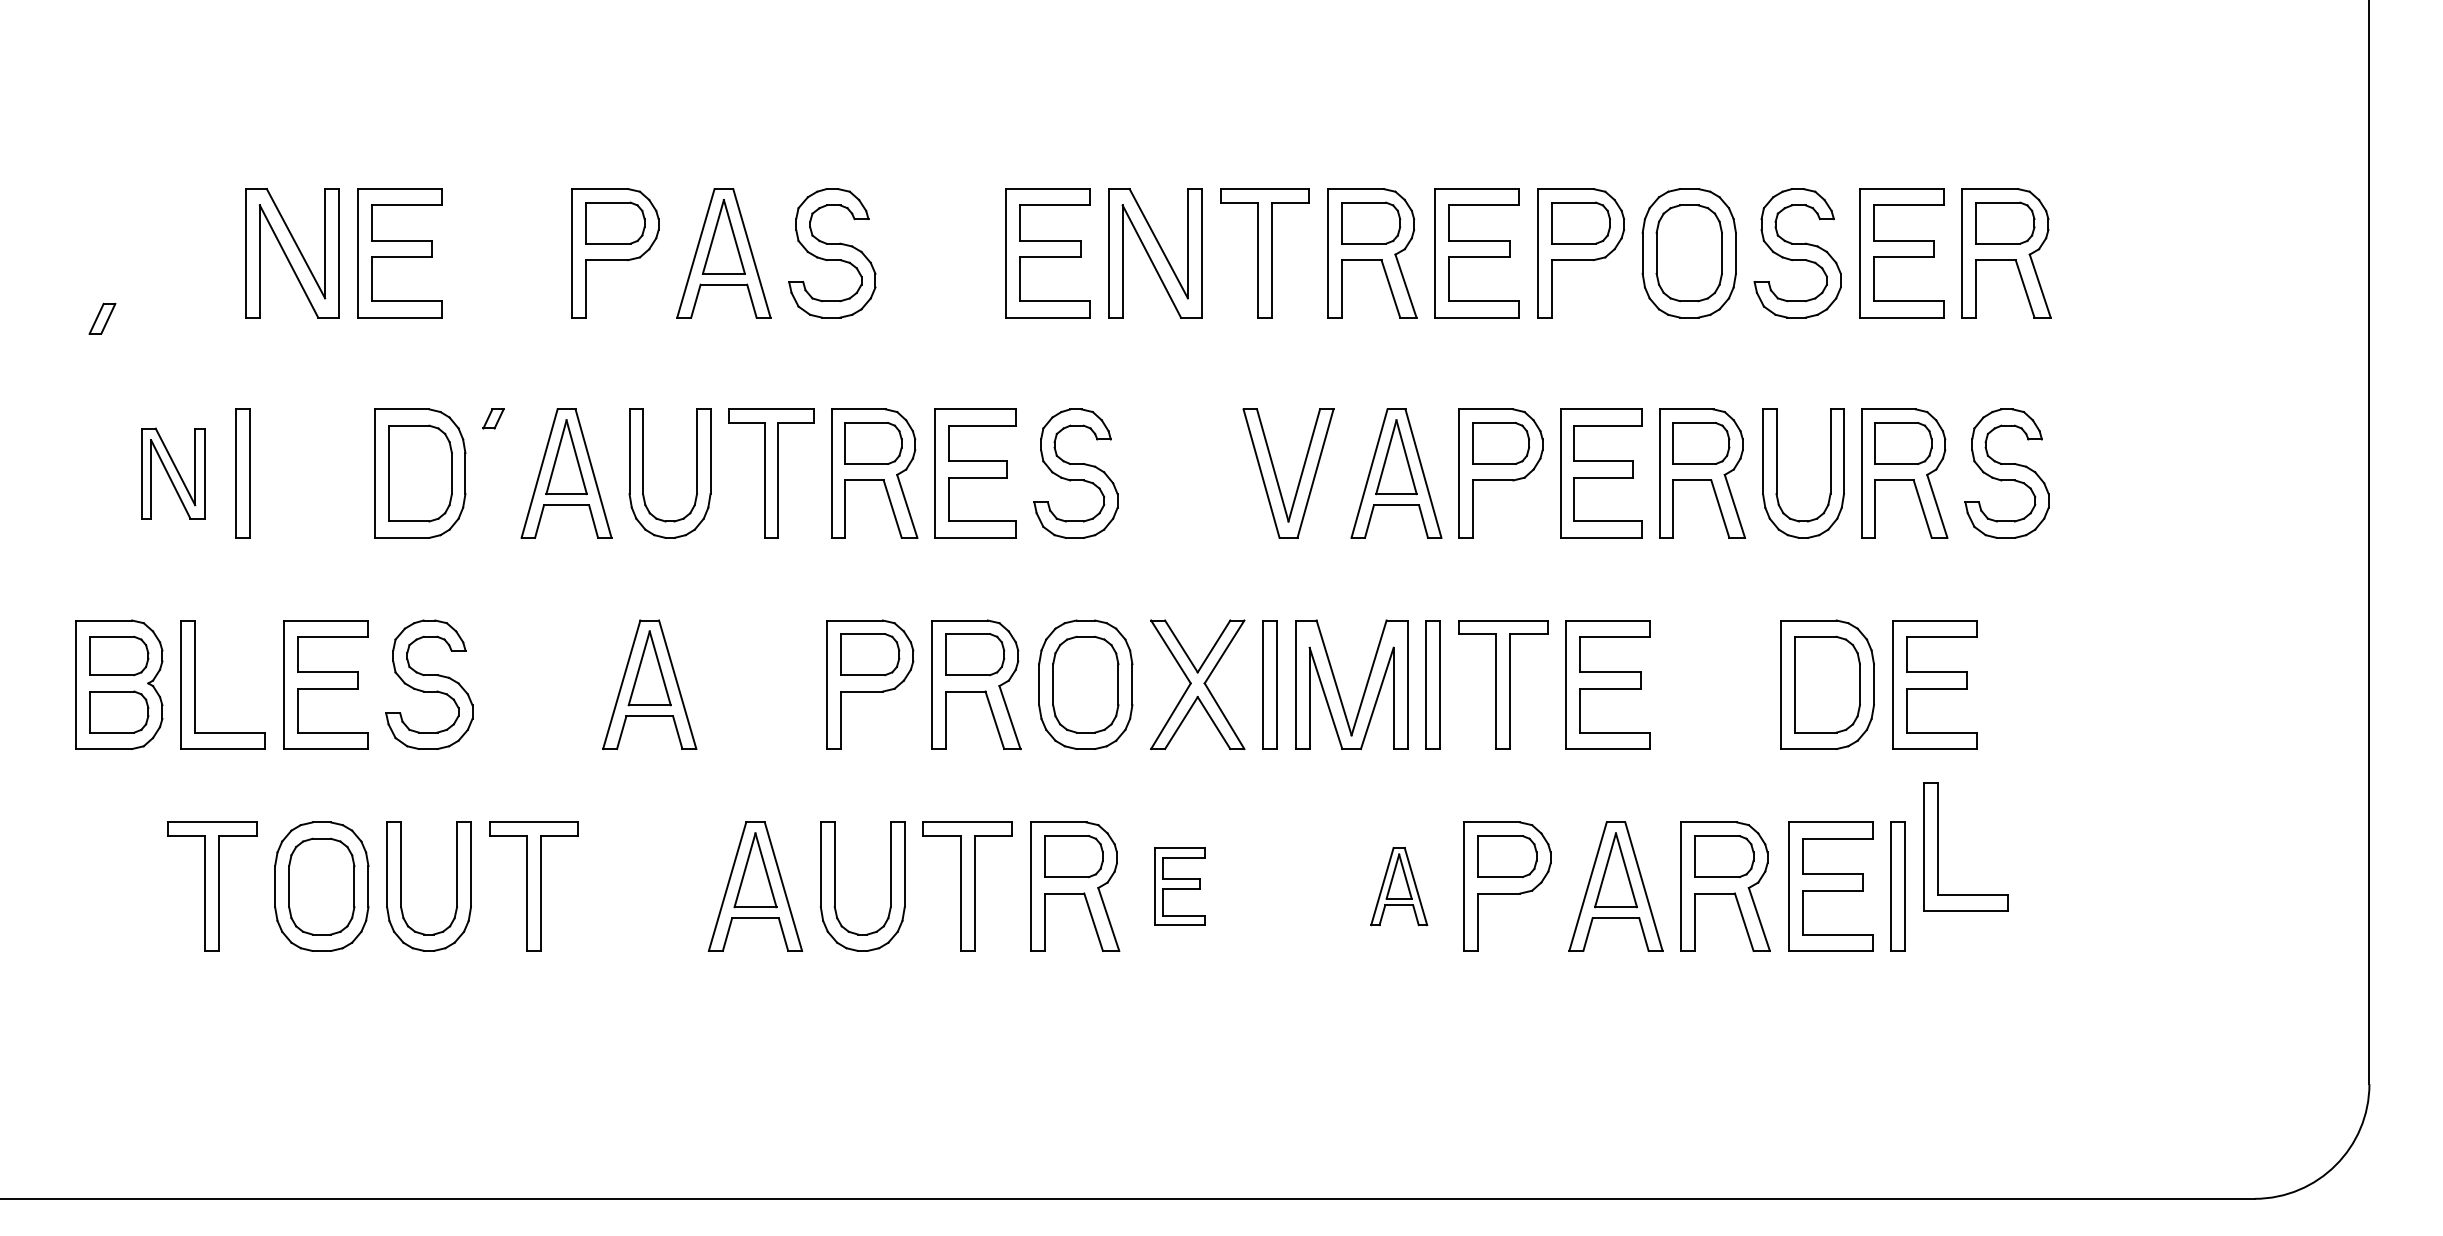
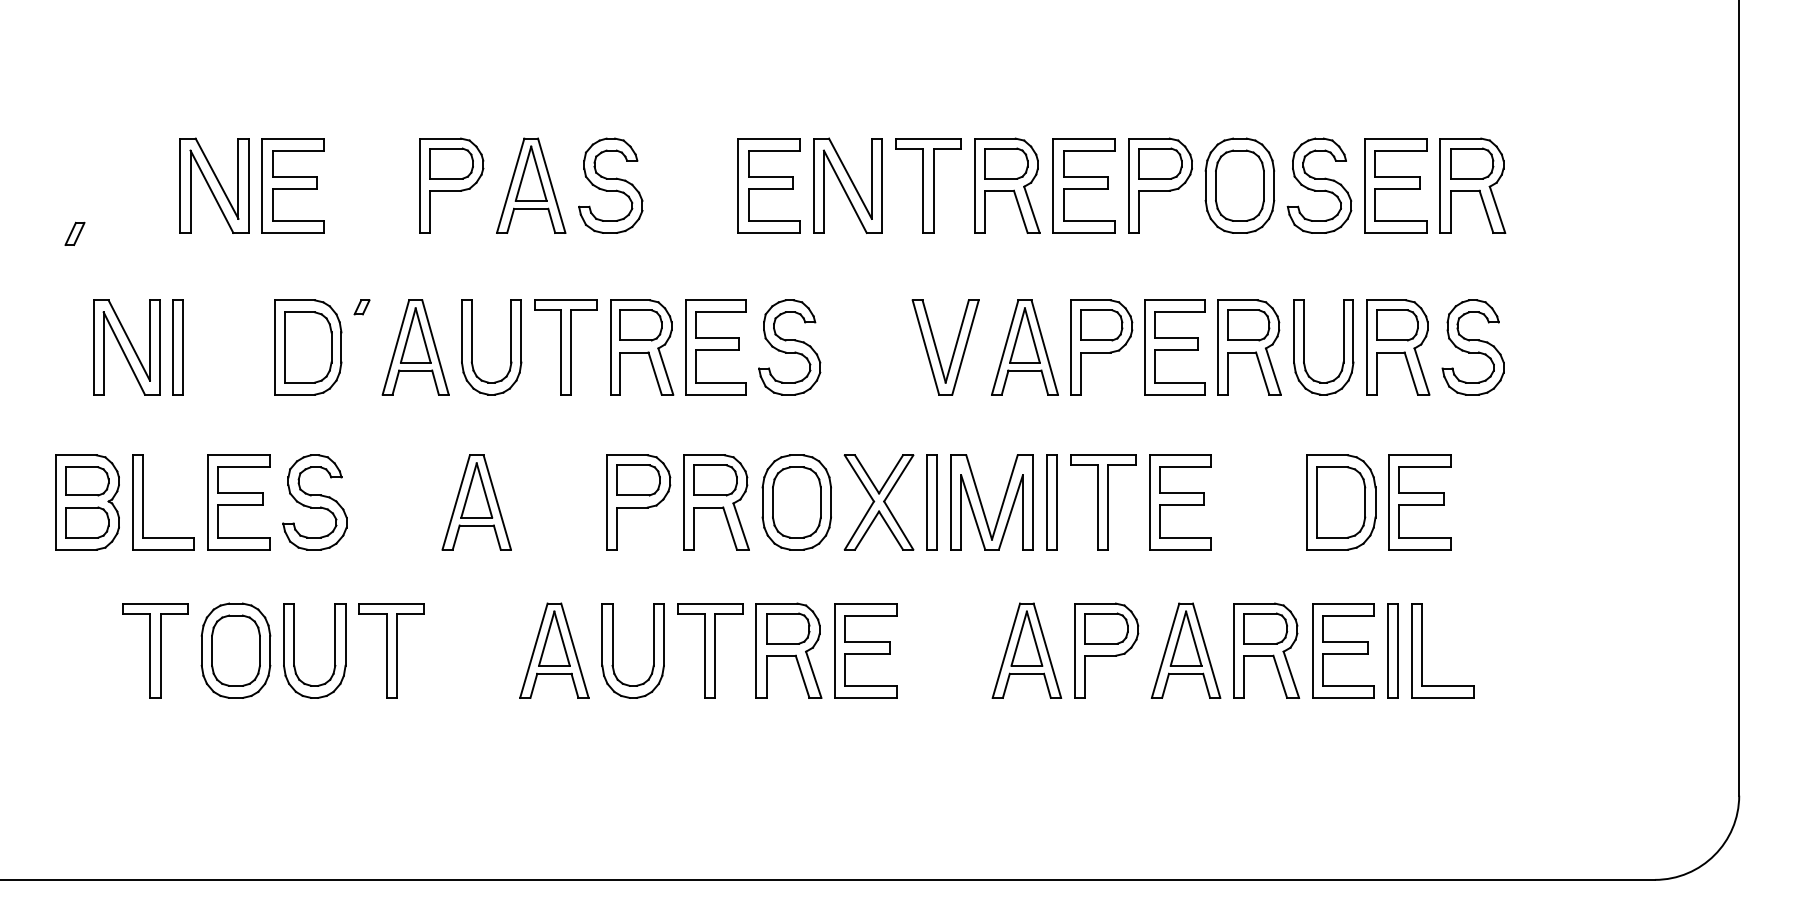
part: (172, 473) -> (126, 347), size x1.43
part: (1938, 846) -> (1422, 650), moved
part: (1179, 886) -> (865, 650), size x1.67
part: (1398, 886) -> (1026, 650), size x1.67

